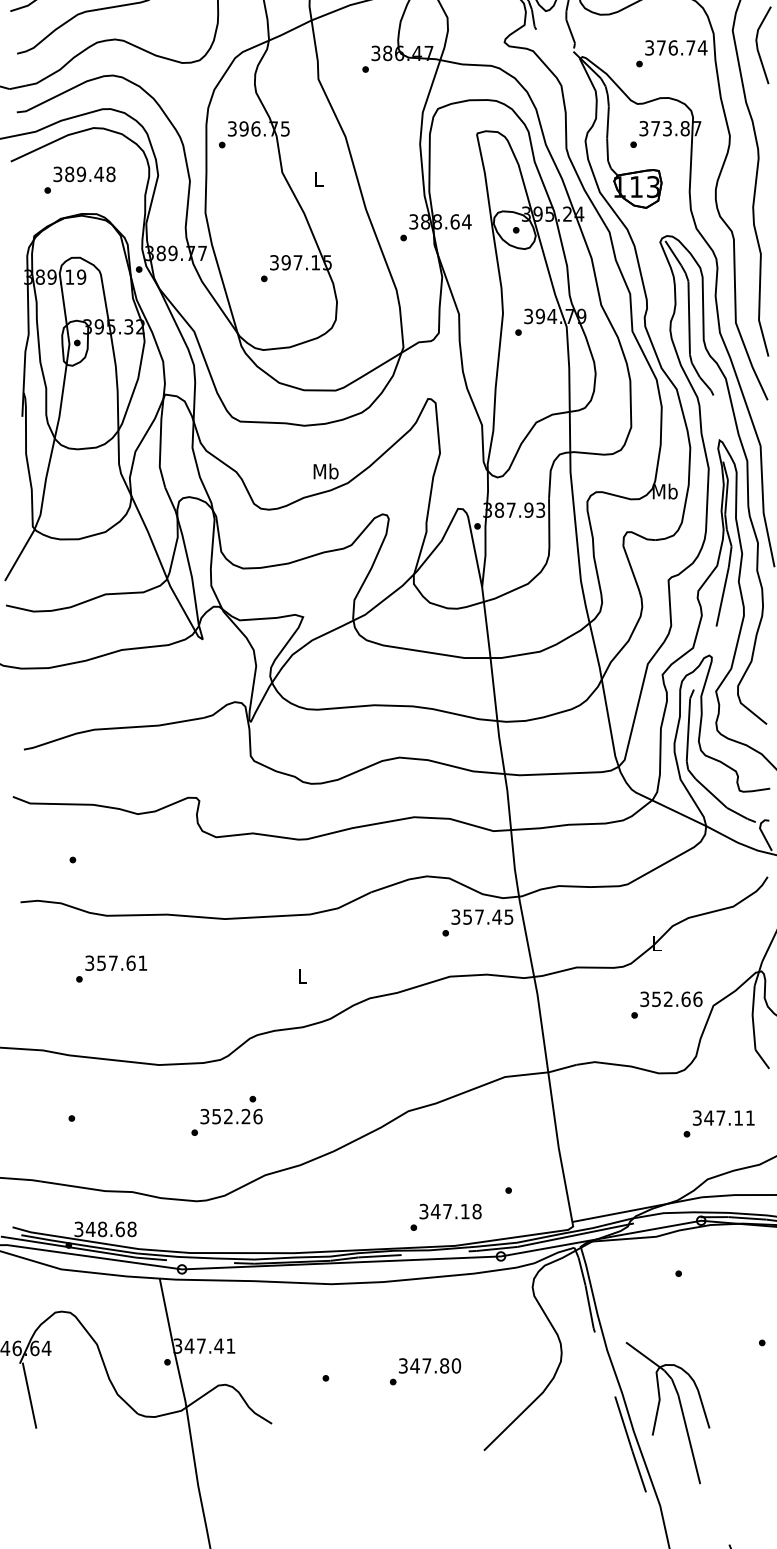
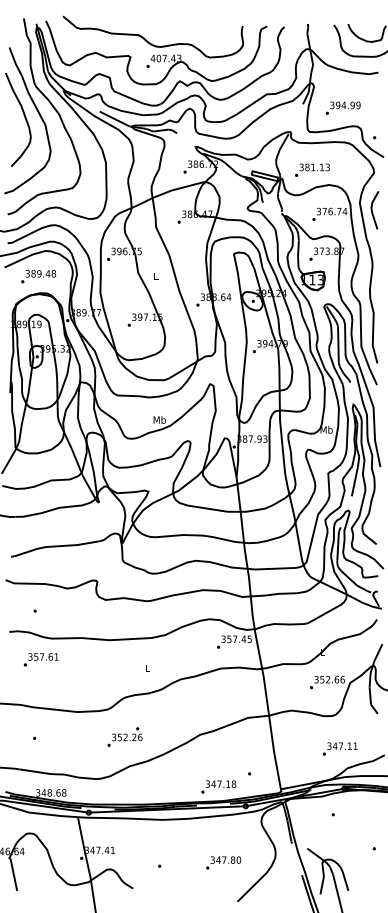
text: (110, 968) -> (40, 659), moved
text: (225, 1114) -> (124, 736), moved
text: (717, 1122) -> (339, 748), moved
text: (425, 1370) -> (223, 862), moved

